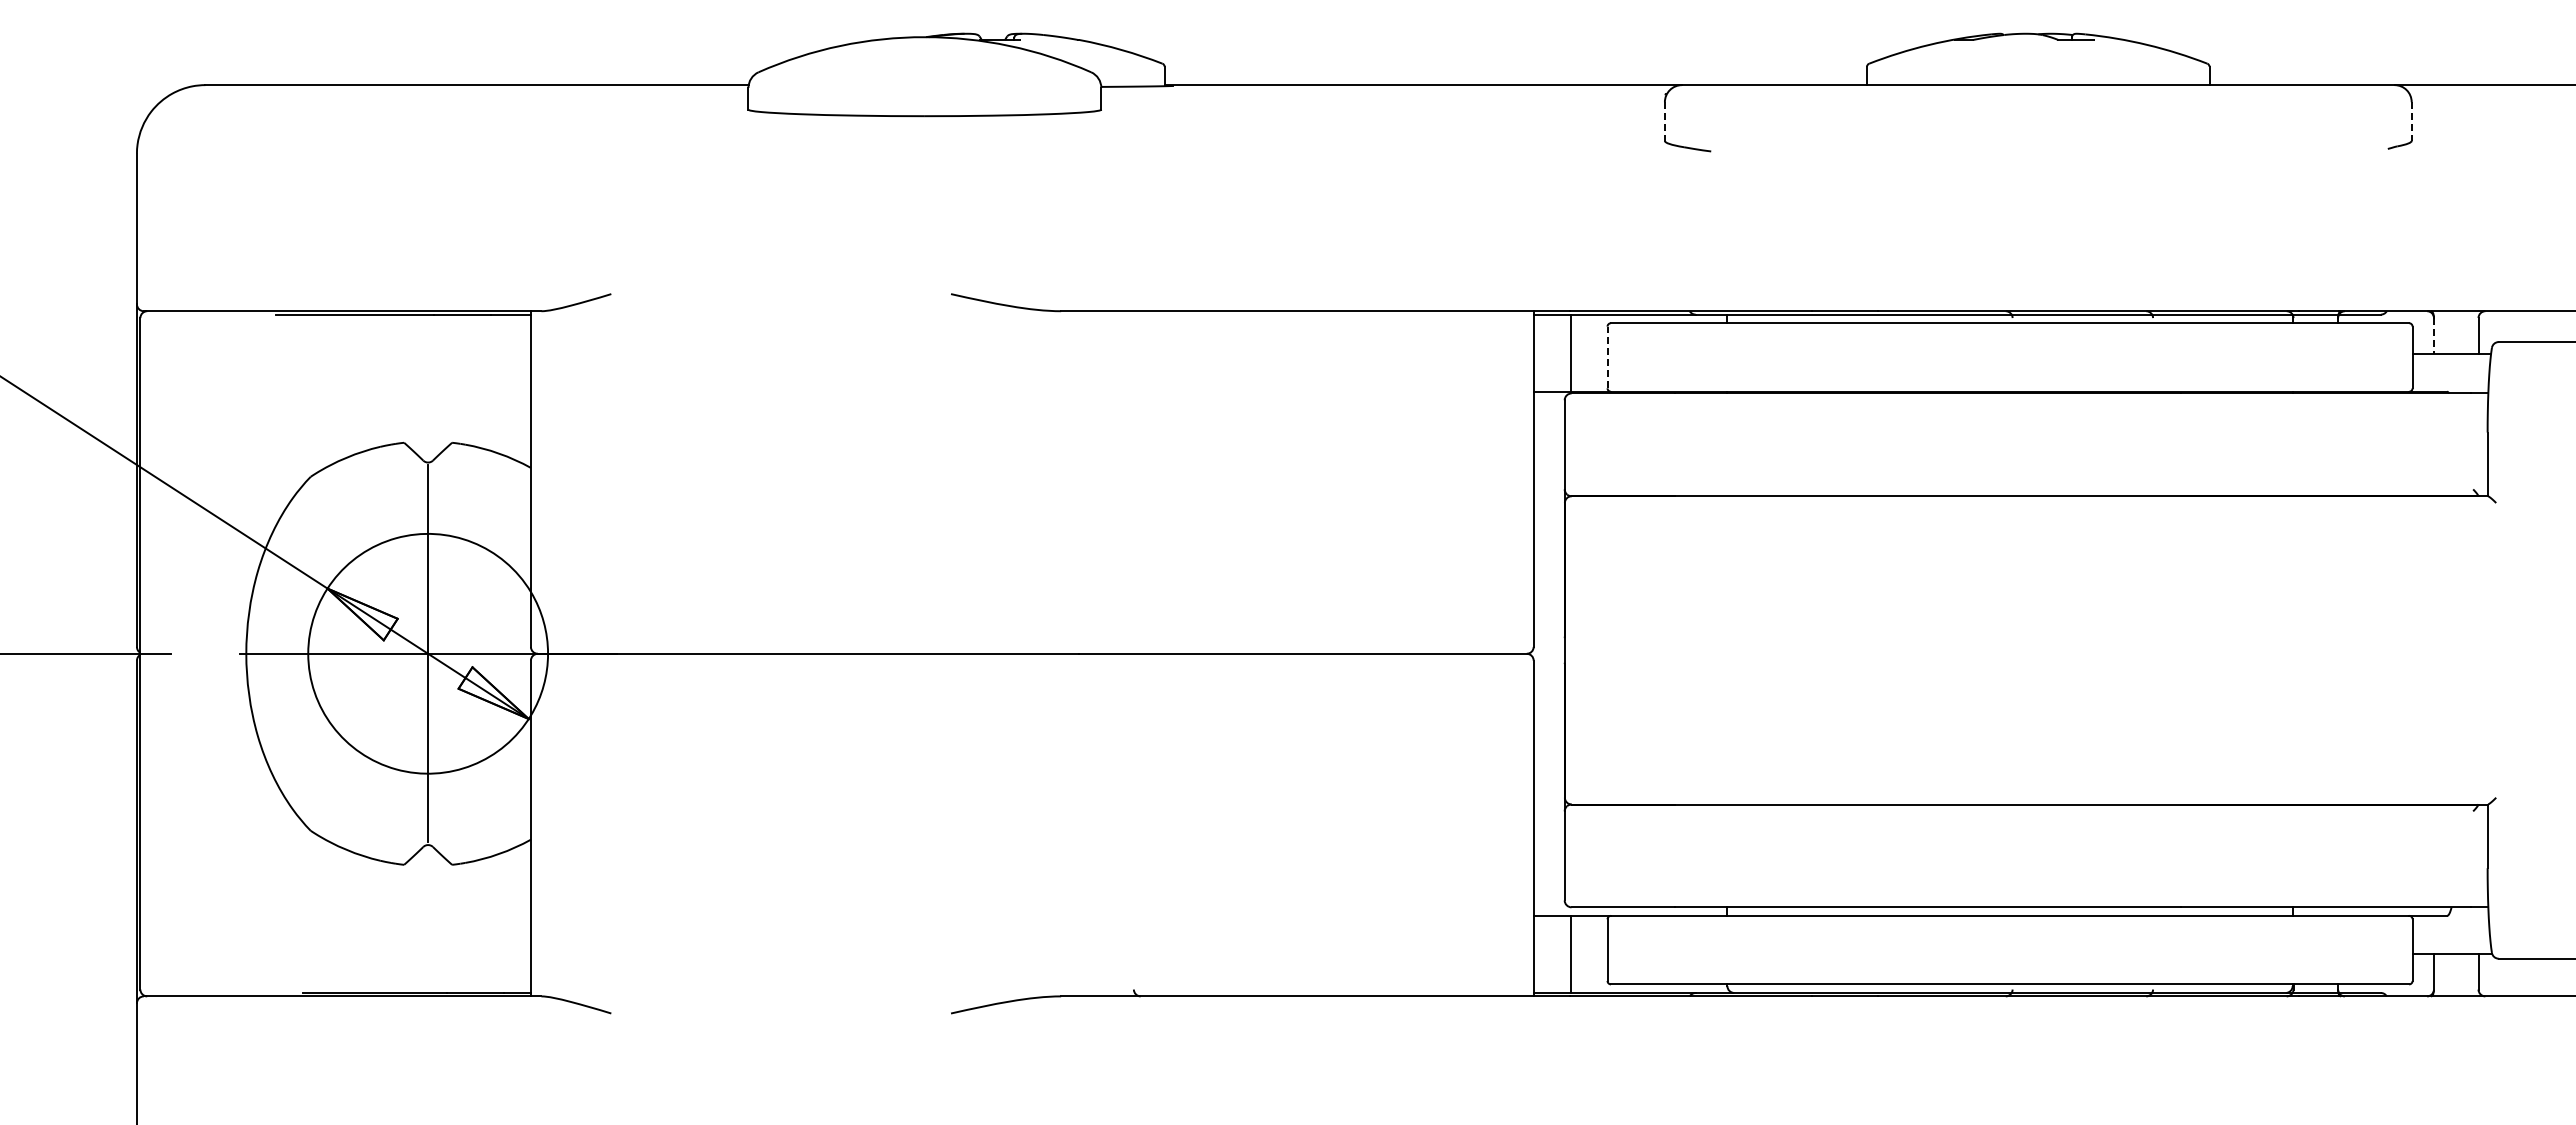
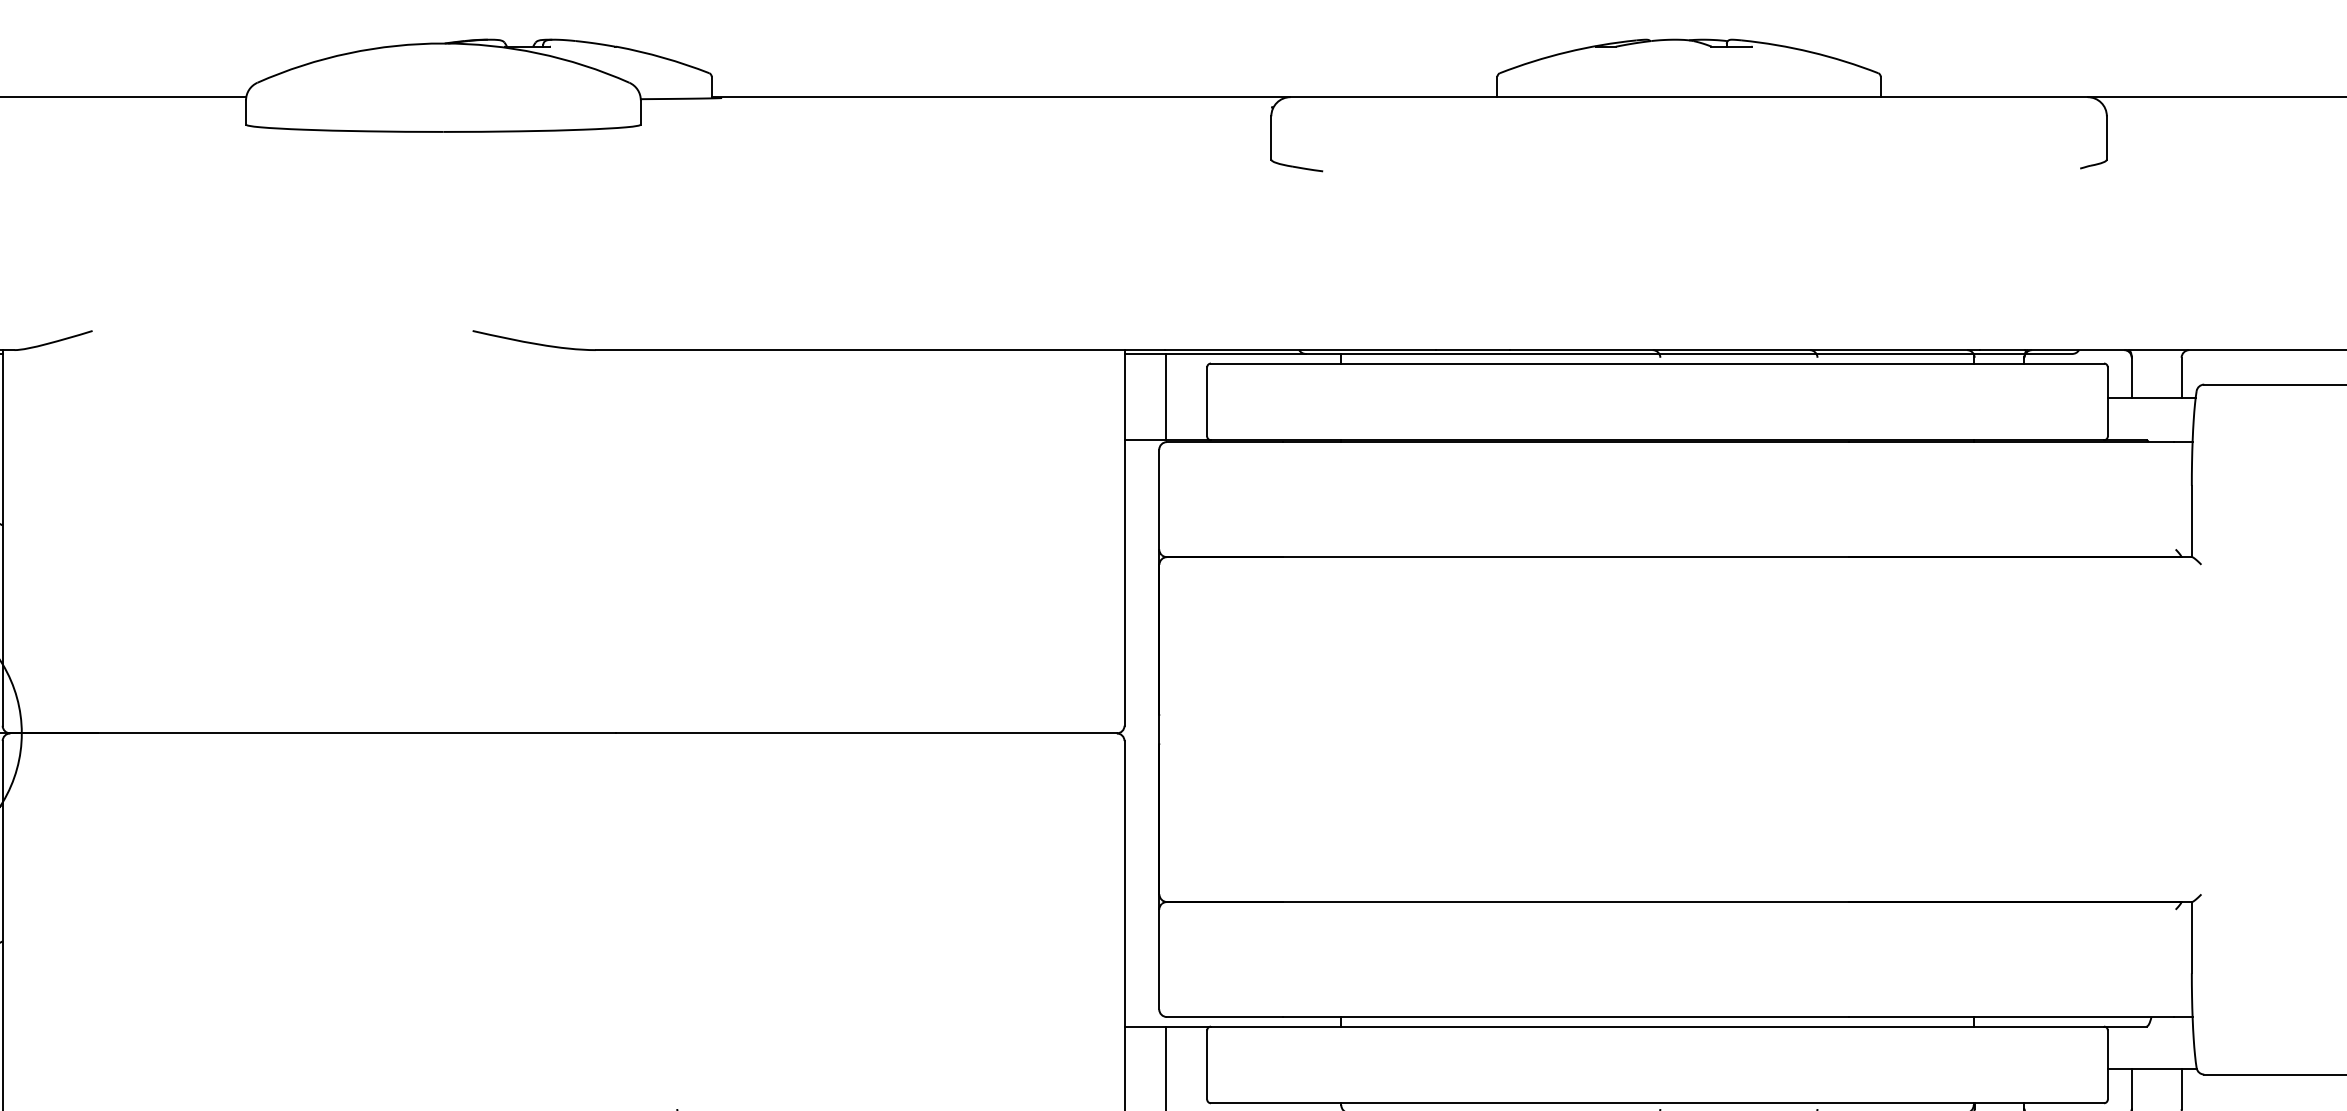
line: (1664, 122) -> (1270, 138), dashed -> solid
line: (2411, 122) -> (2106, 138), dashed -> solid
line: (2433, 336) -> (2131, 378), dashed -> solid
line: (1607, 357) -> (1207, 401), dashed -> solid

